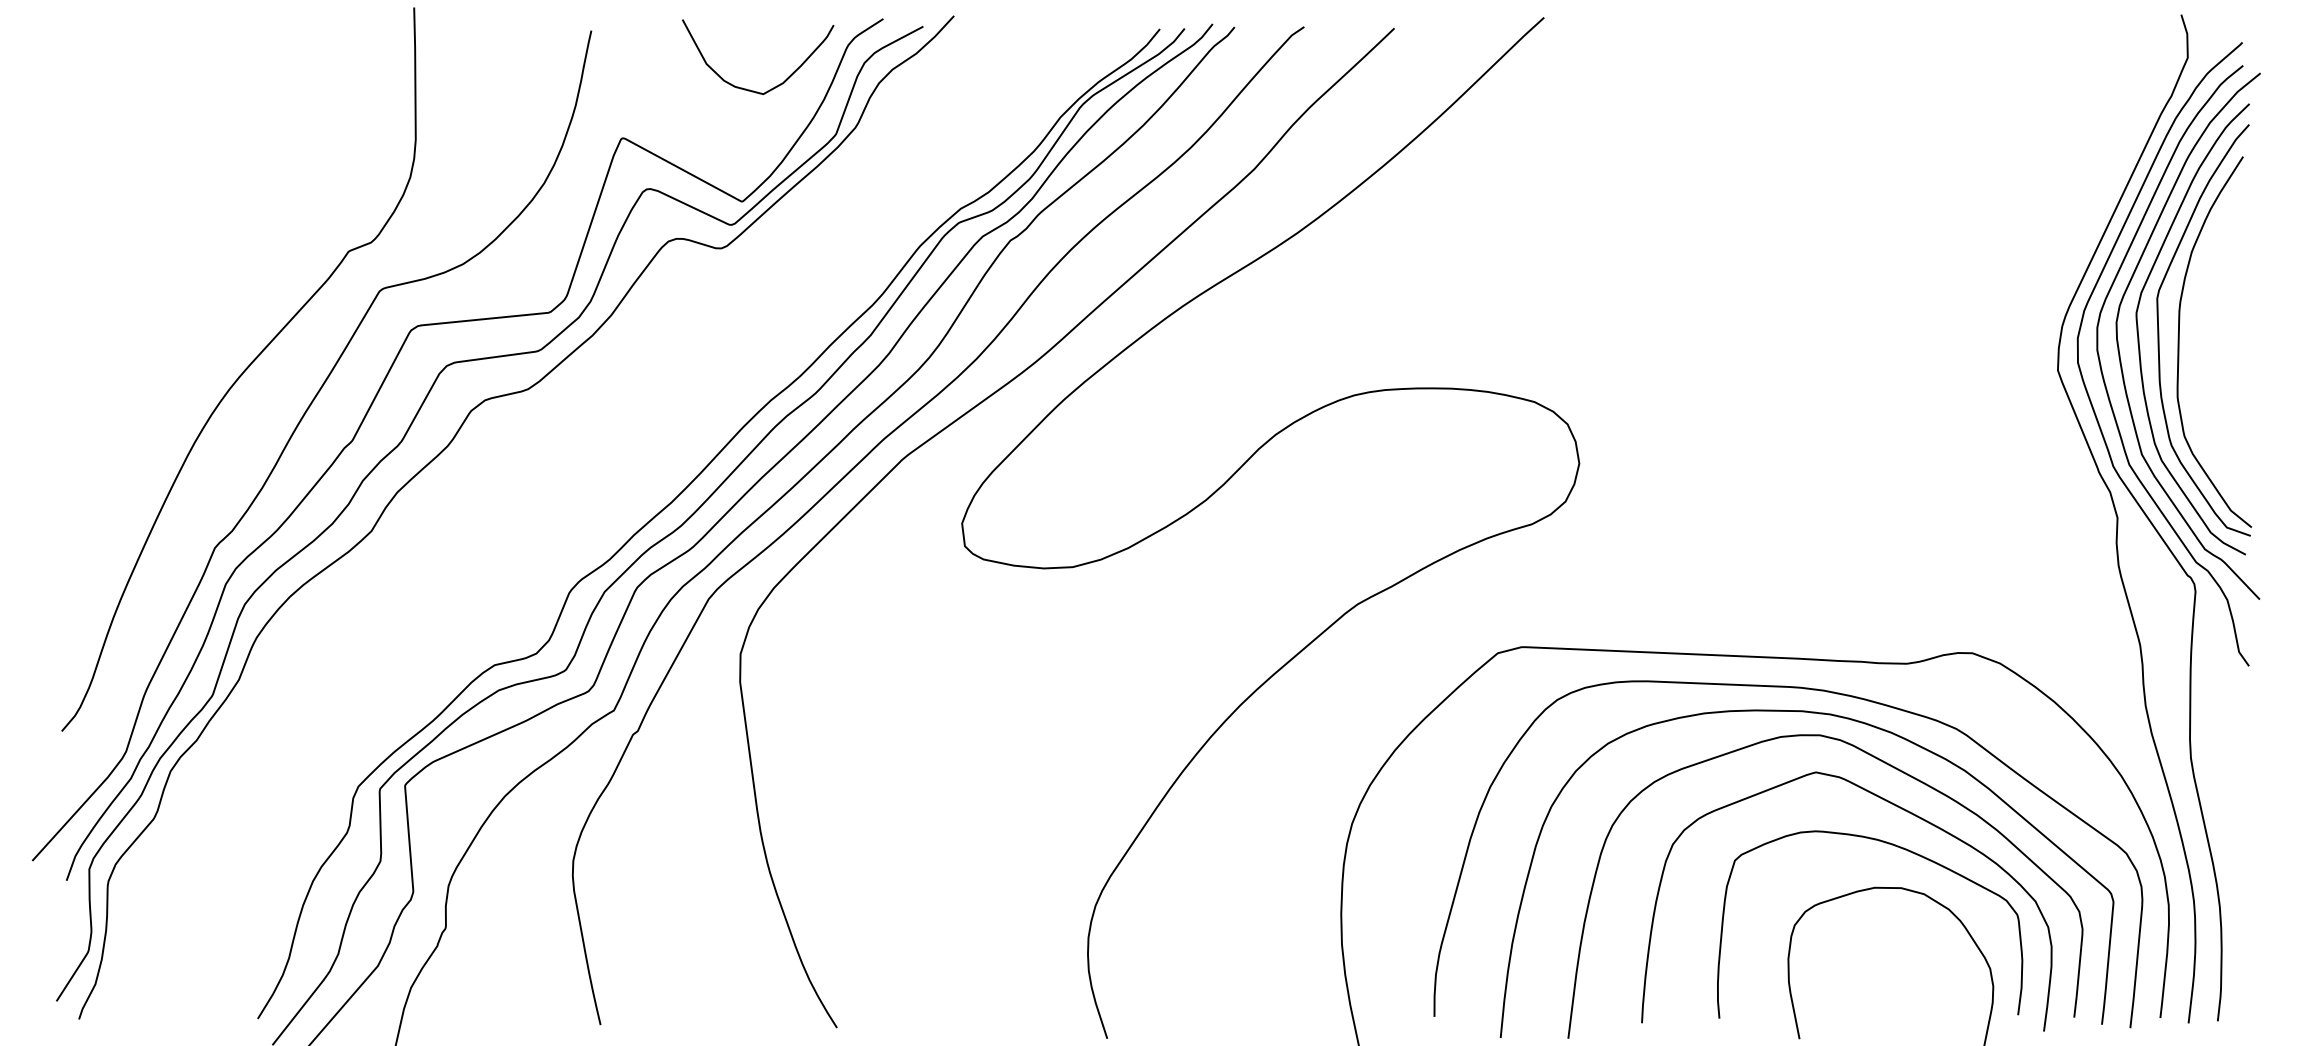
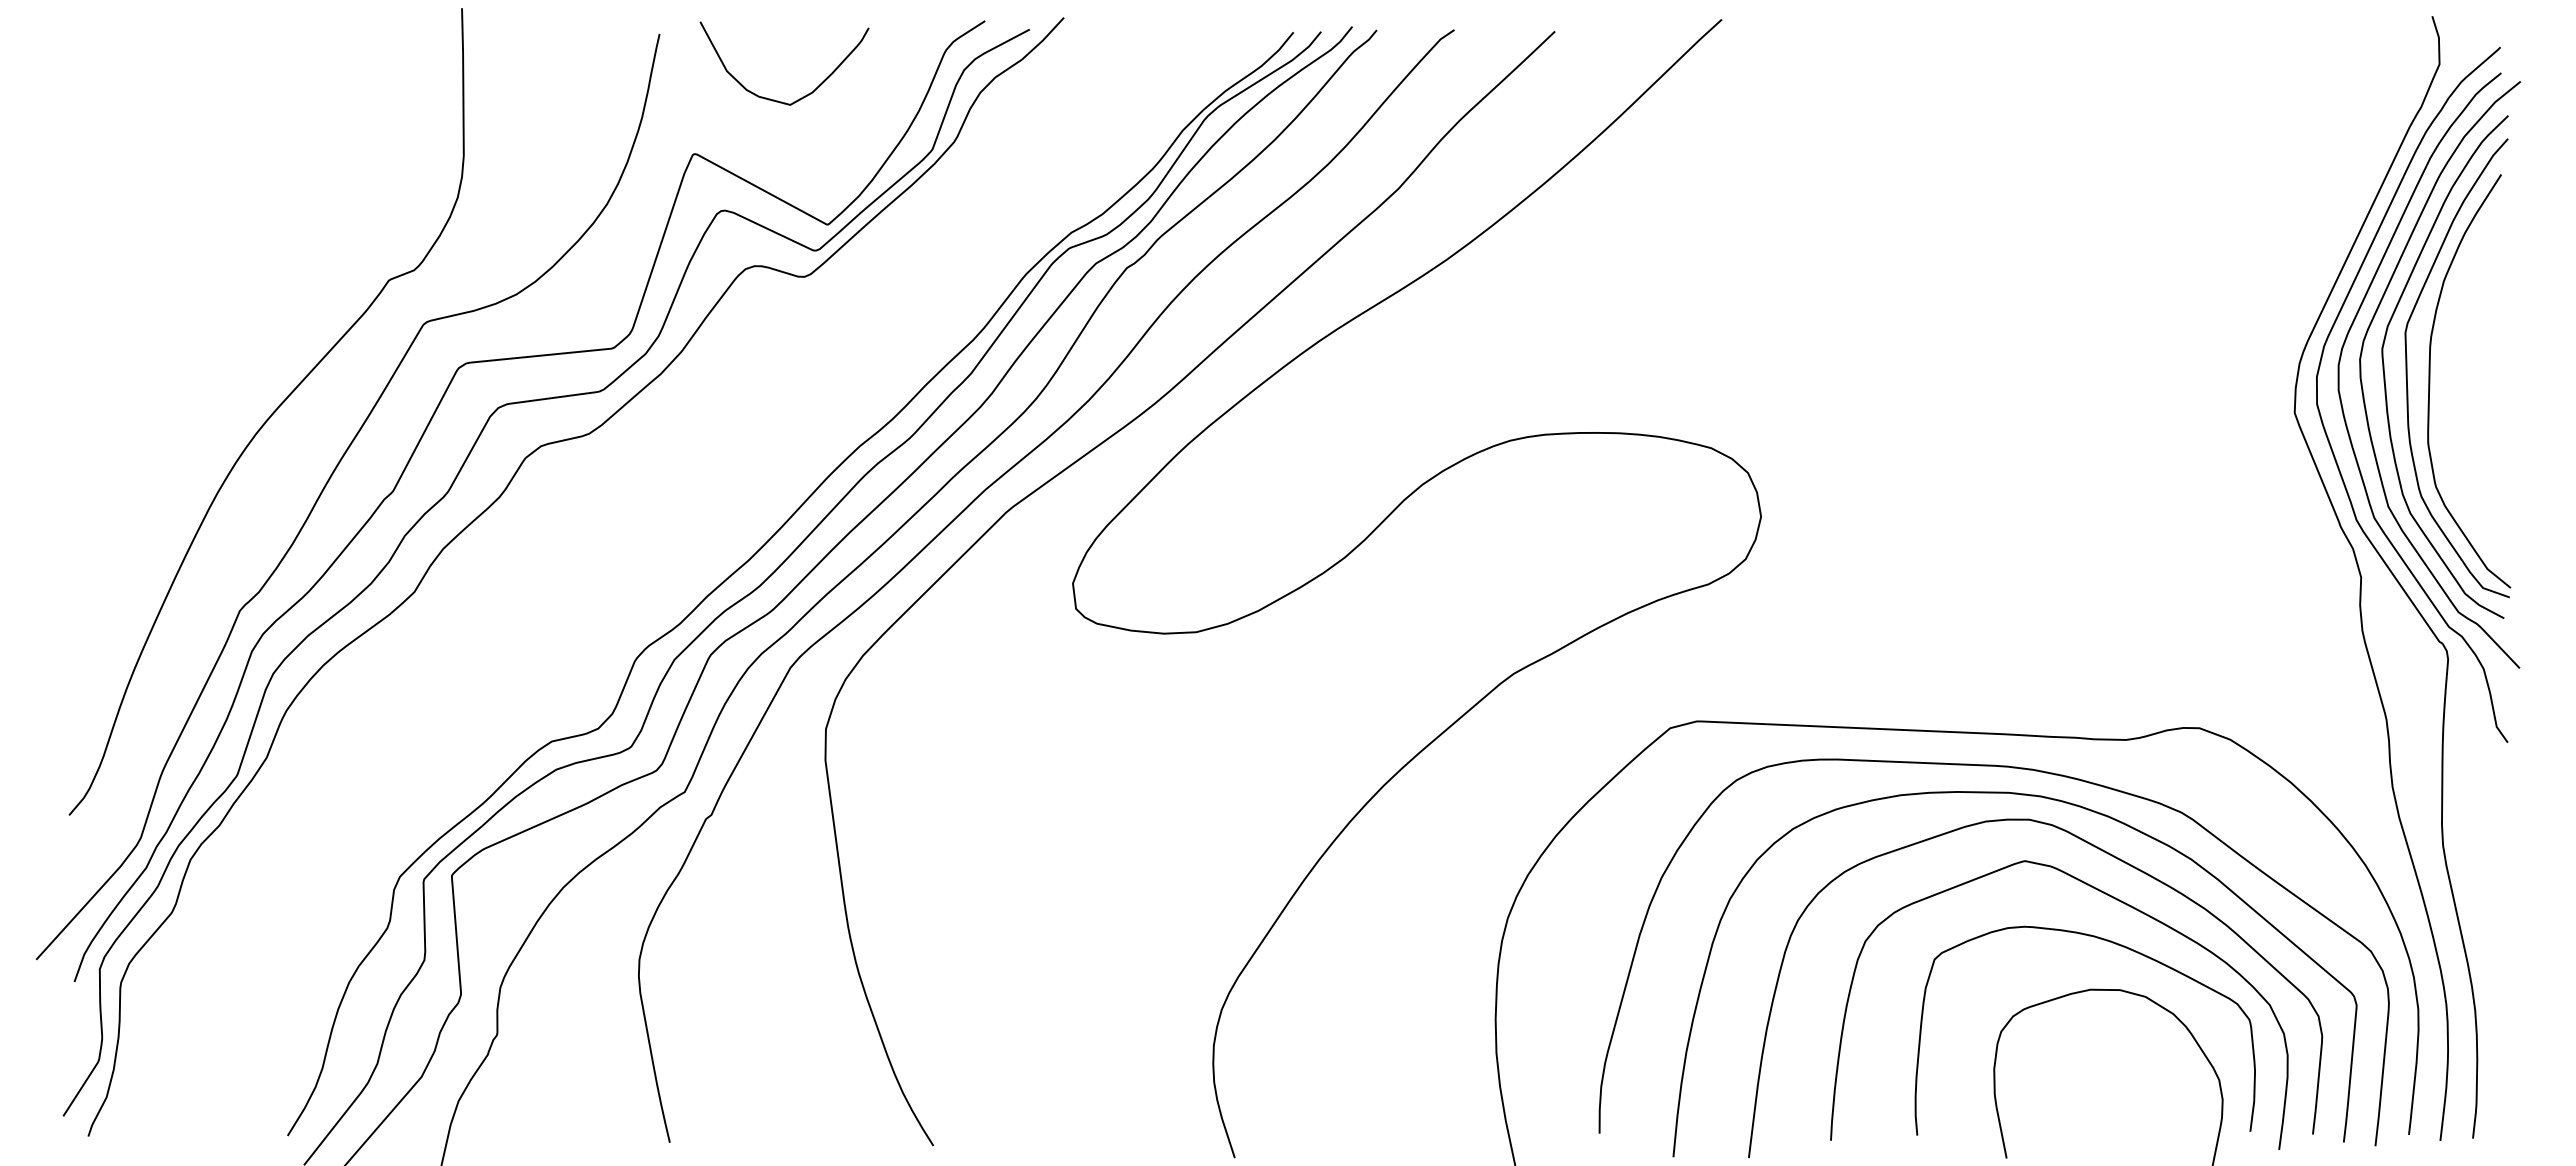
curve: (749, 89) -> (774, 99), moved

